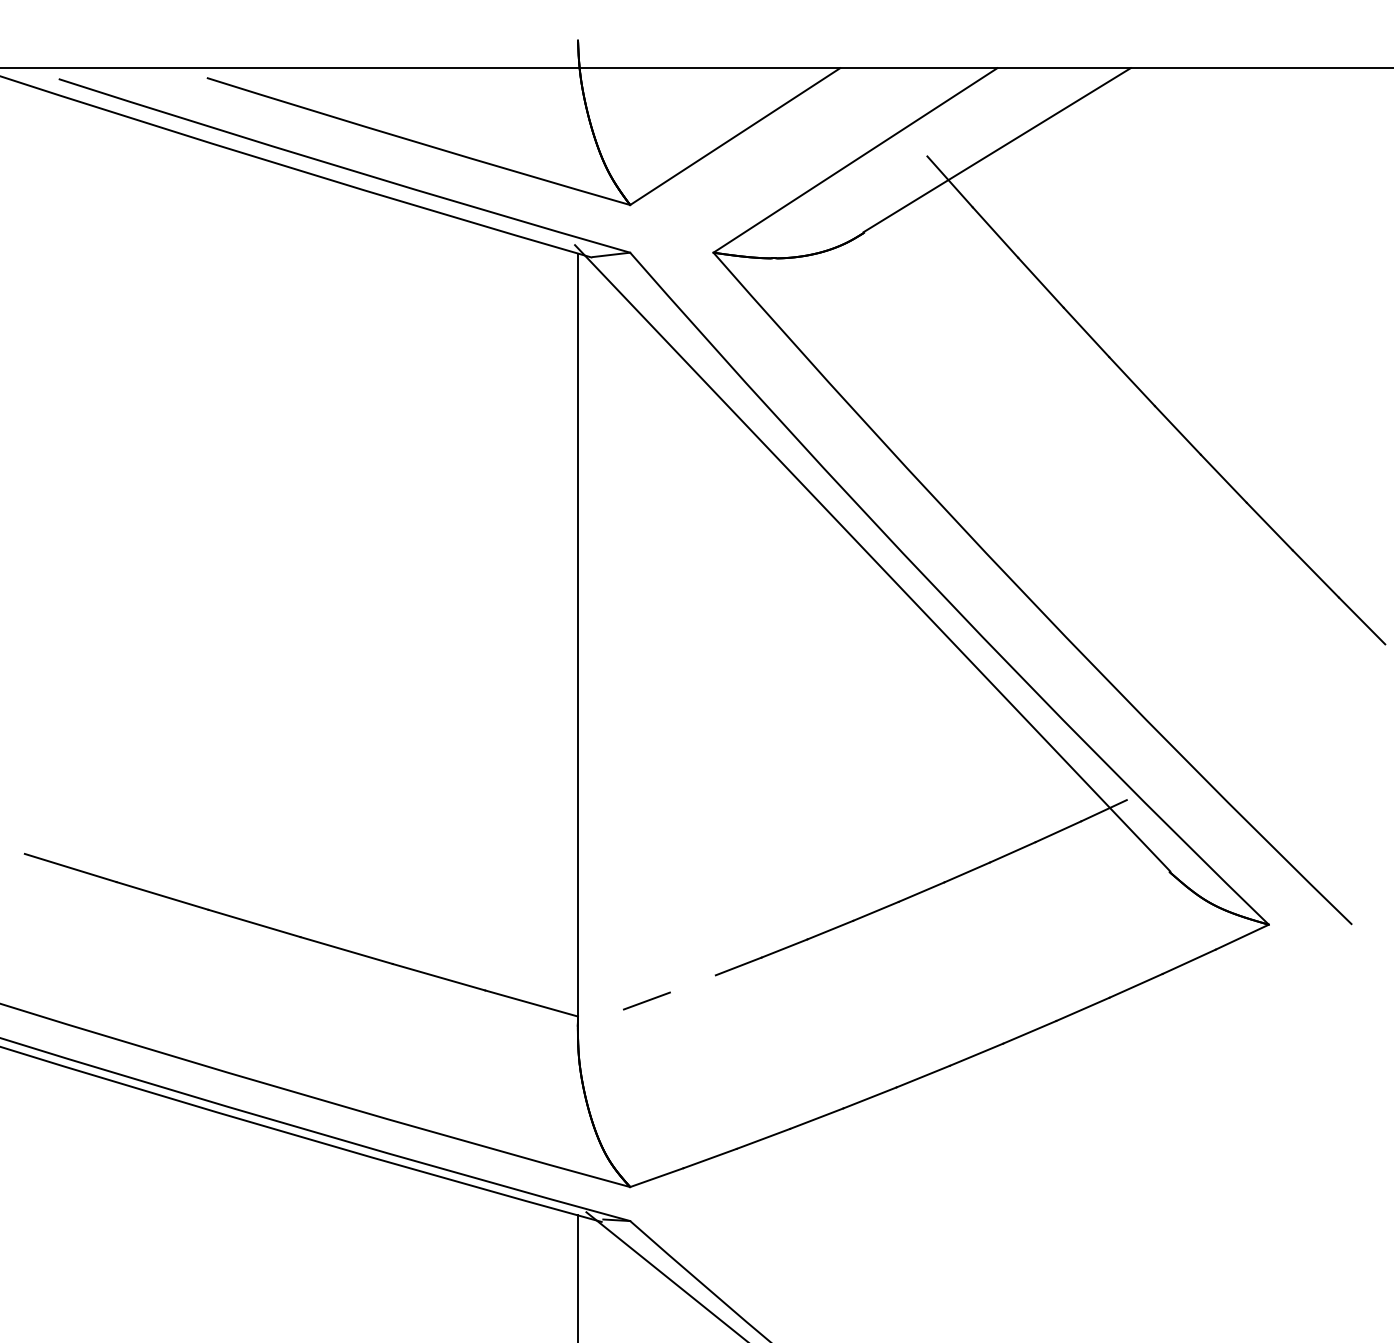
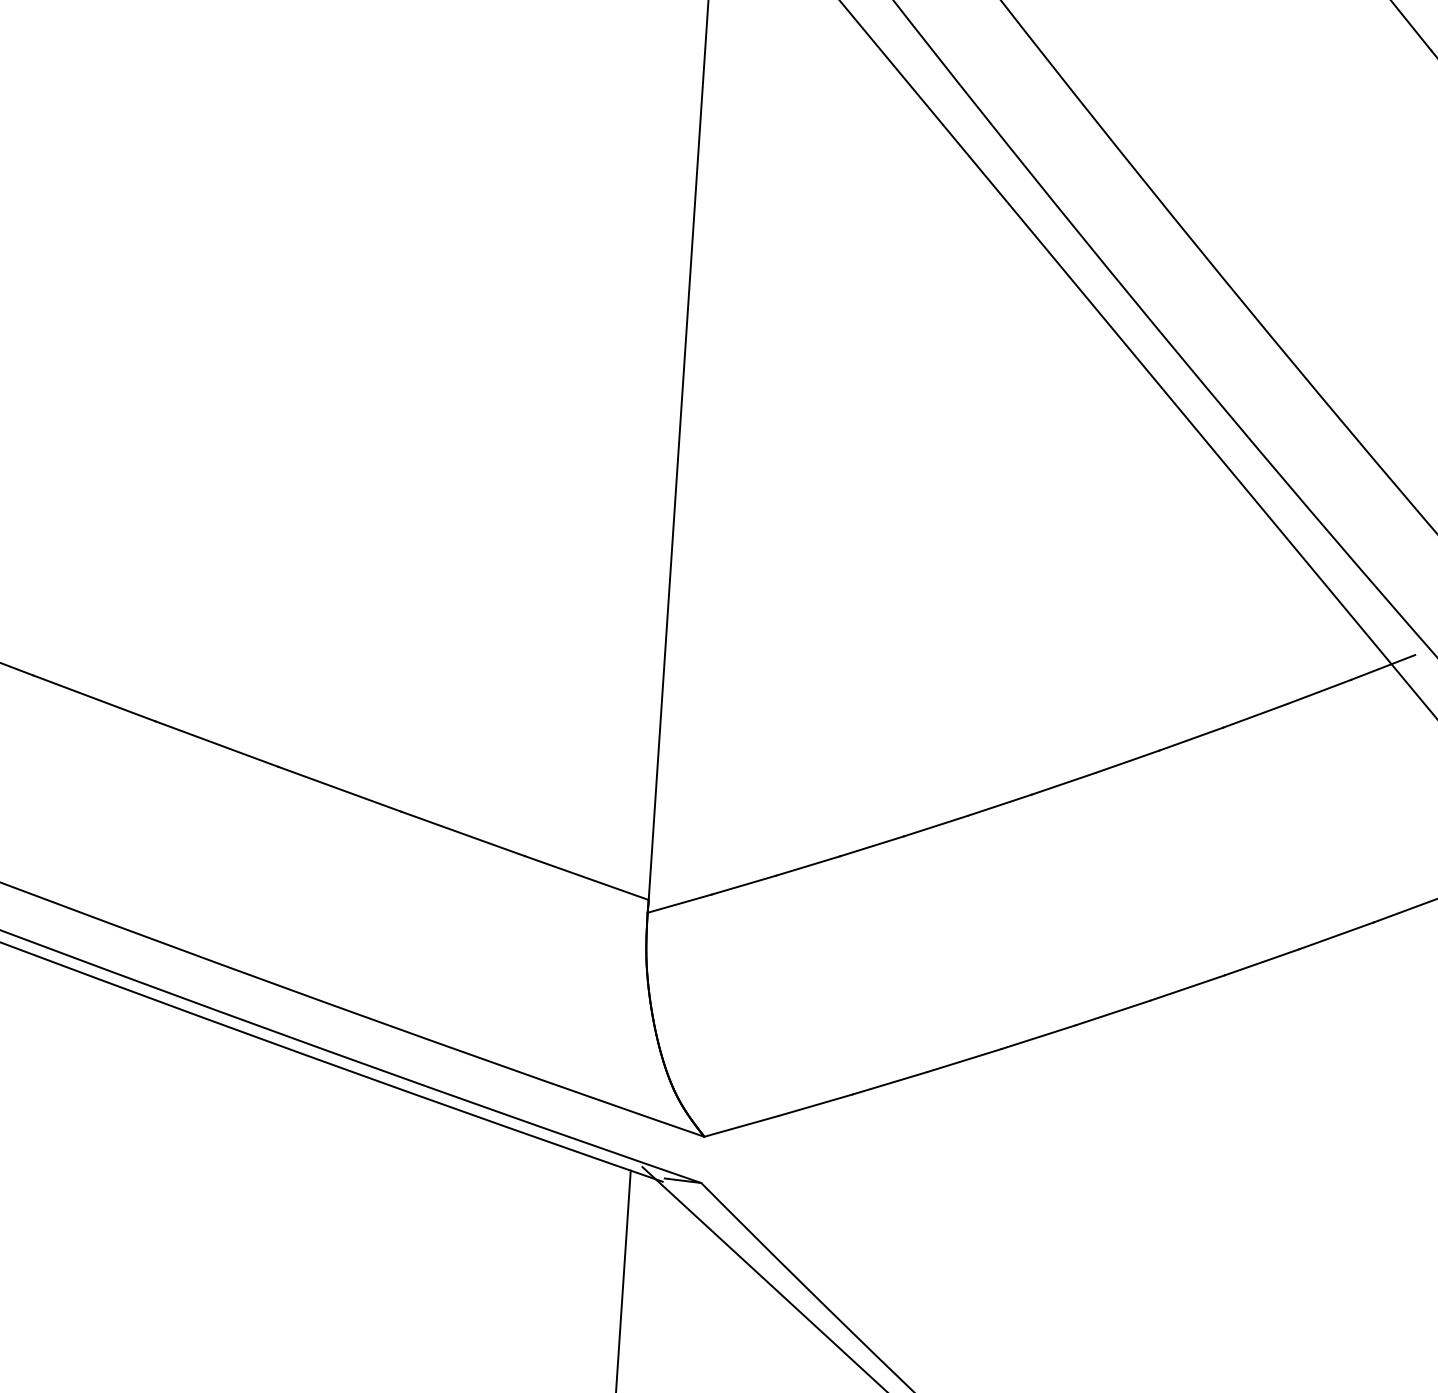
line: (692, 983) -> (807, 865), added
line: (600, 1017) -> (679, 903), added

